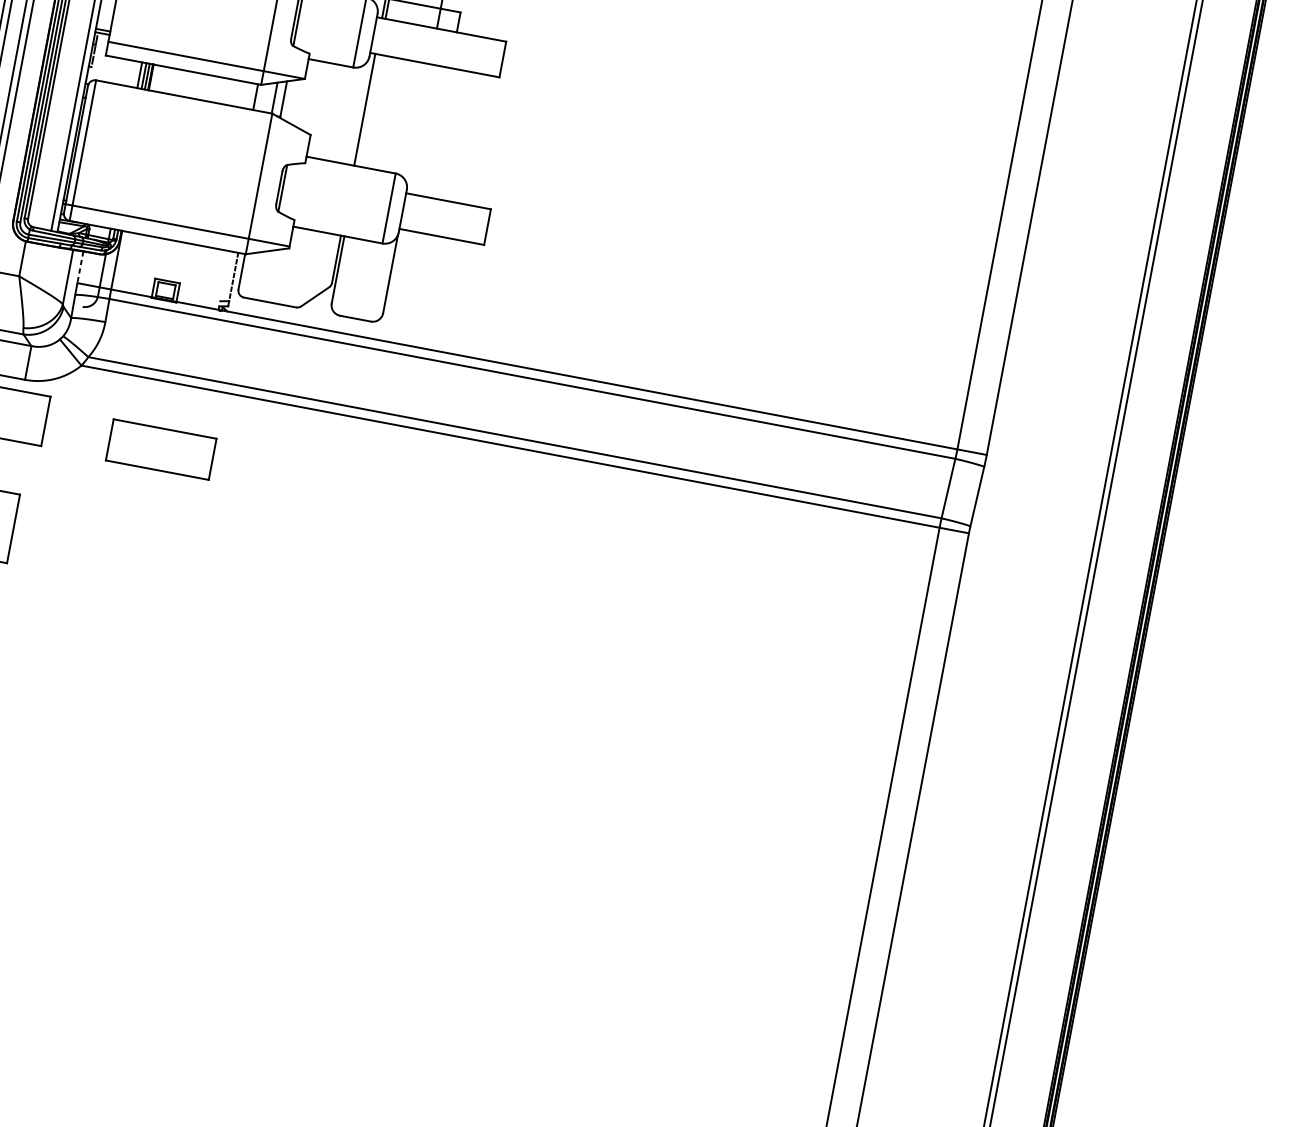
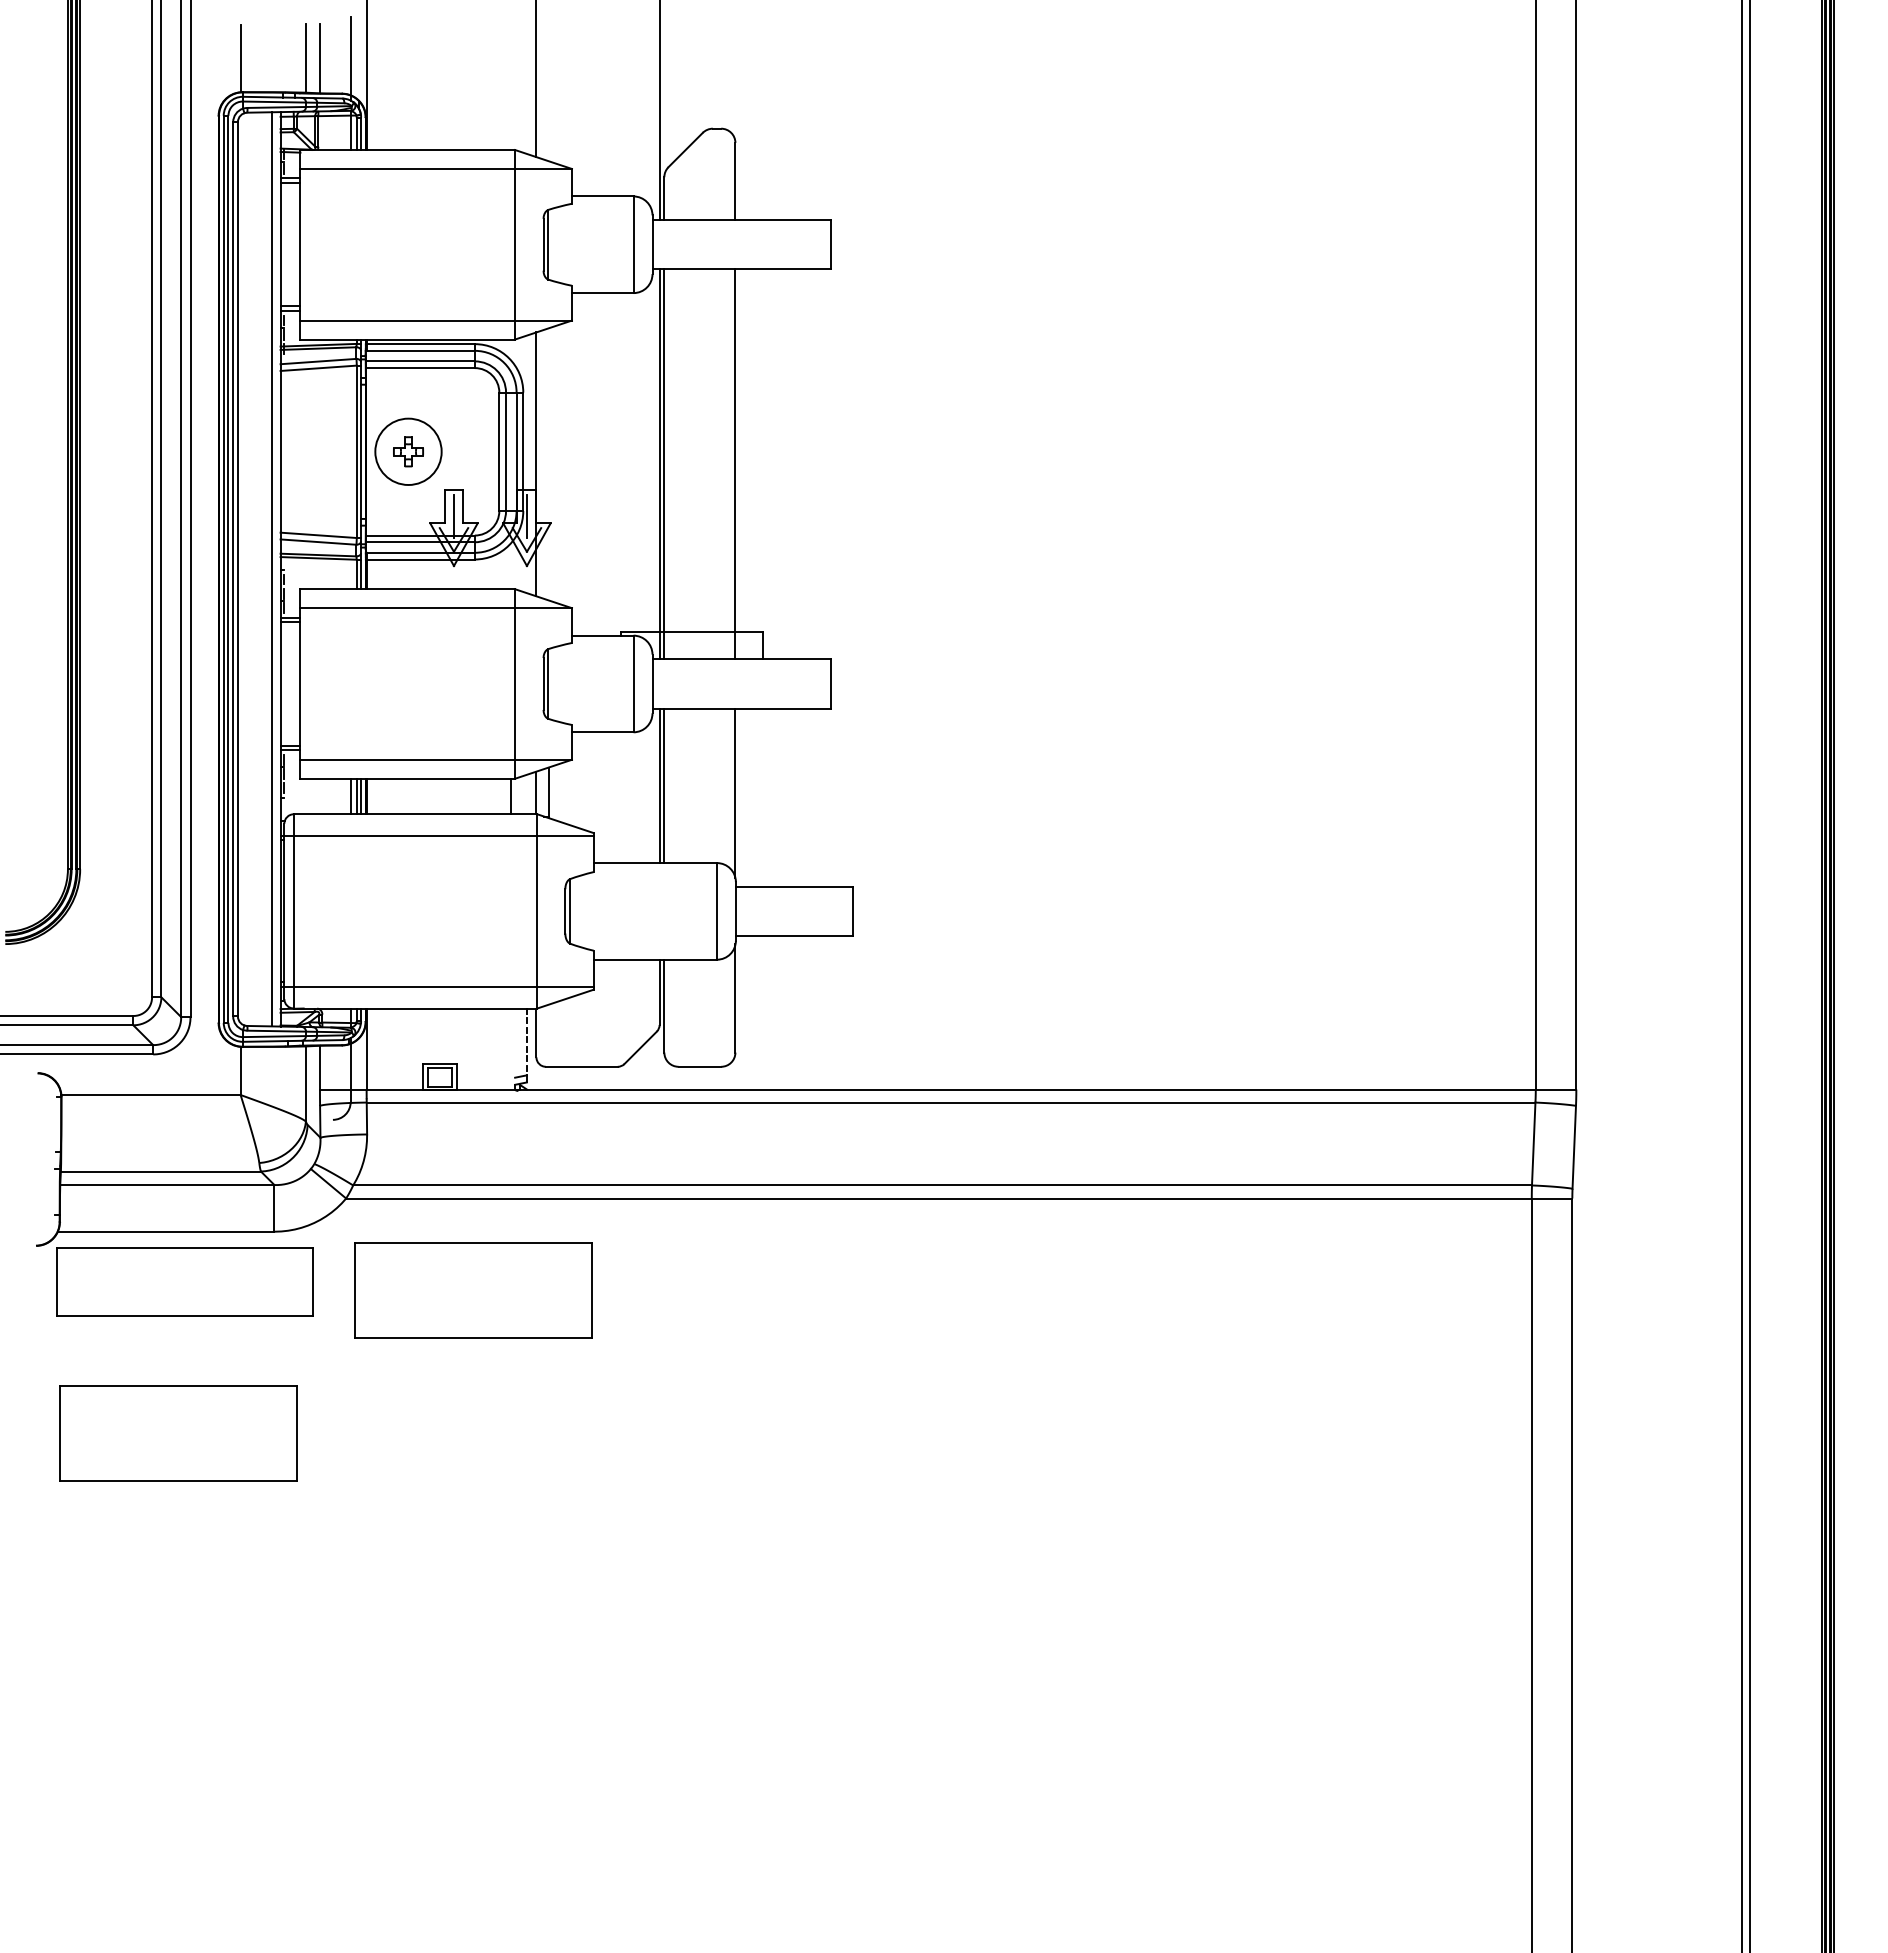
line: (368, 110) -> (664, 785), added
line: (196, 115) -> (436, 835), added
line: (418, 125) -> (735, 793), added
line: (80, 267) -> (319, 1067), dashed -> solid
part: (161, 449) -> (473, 1290), size x1.67

